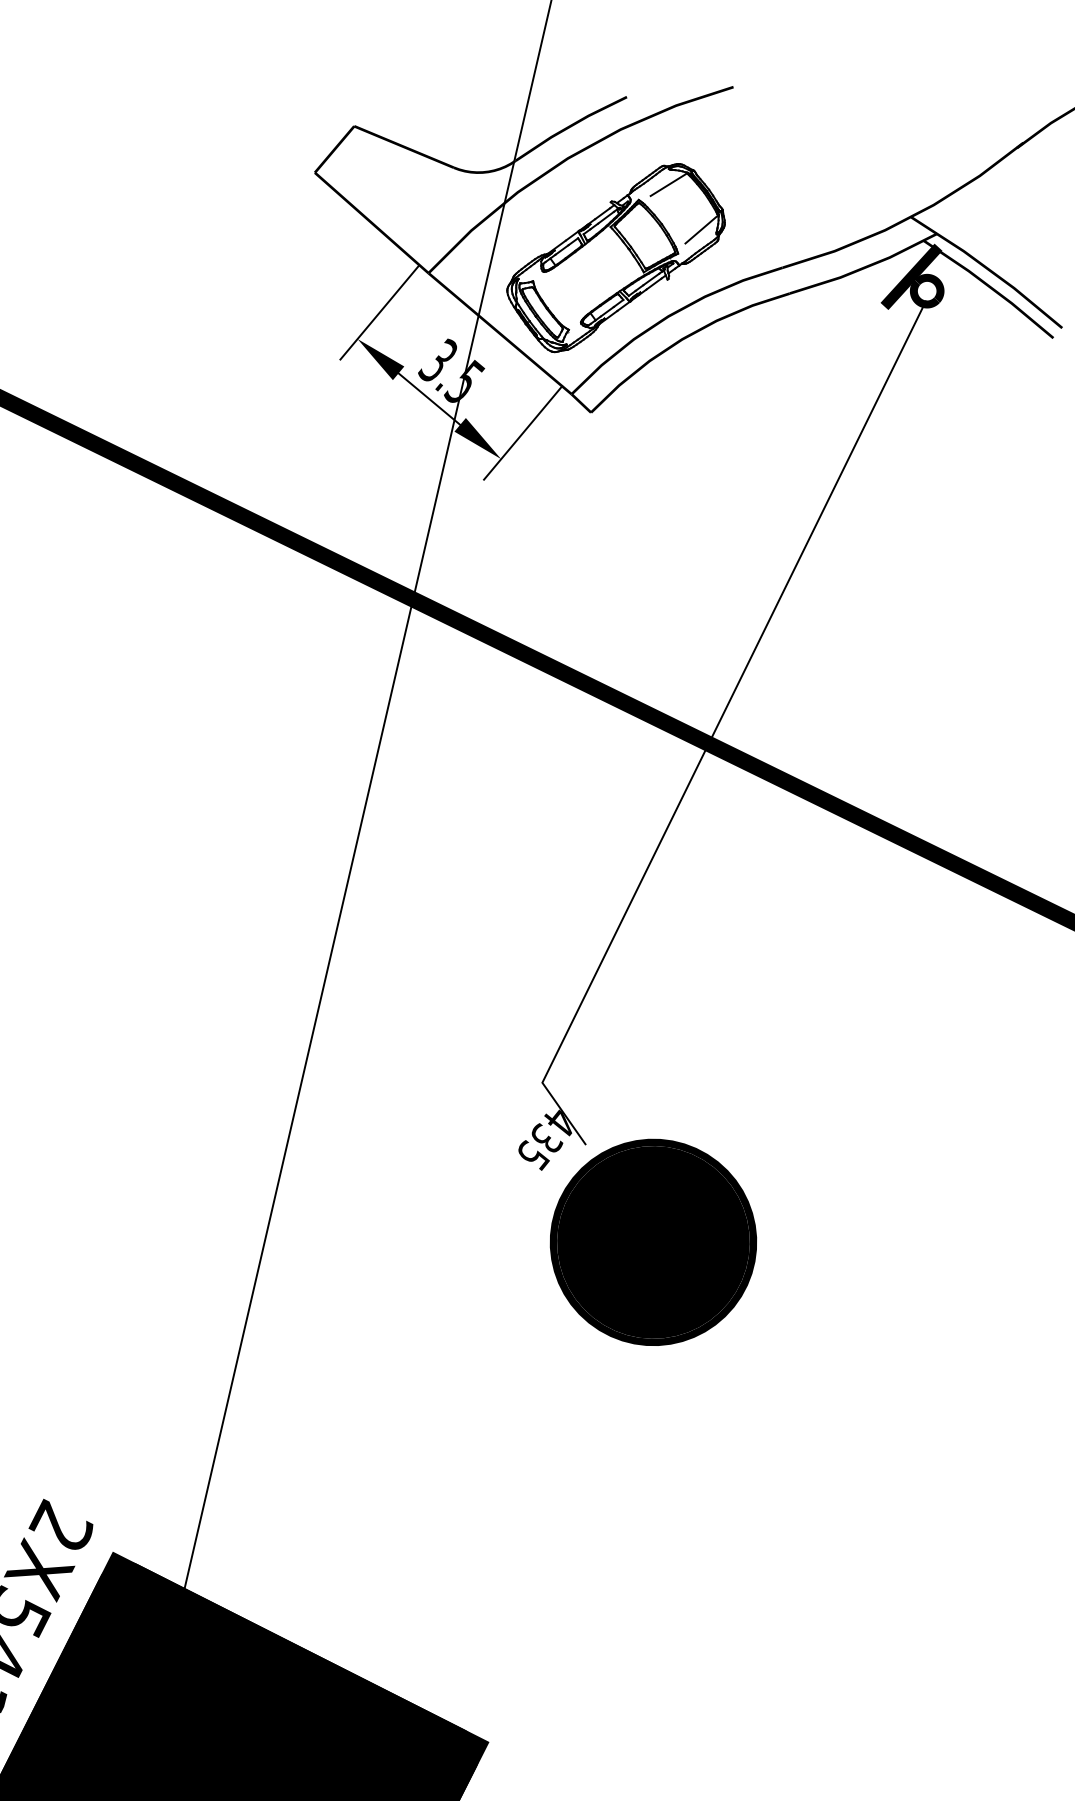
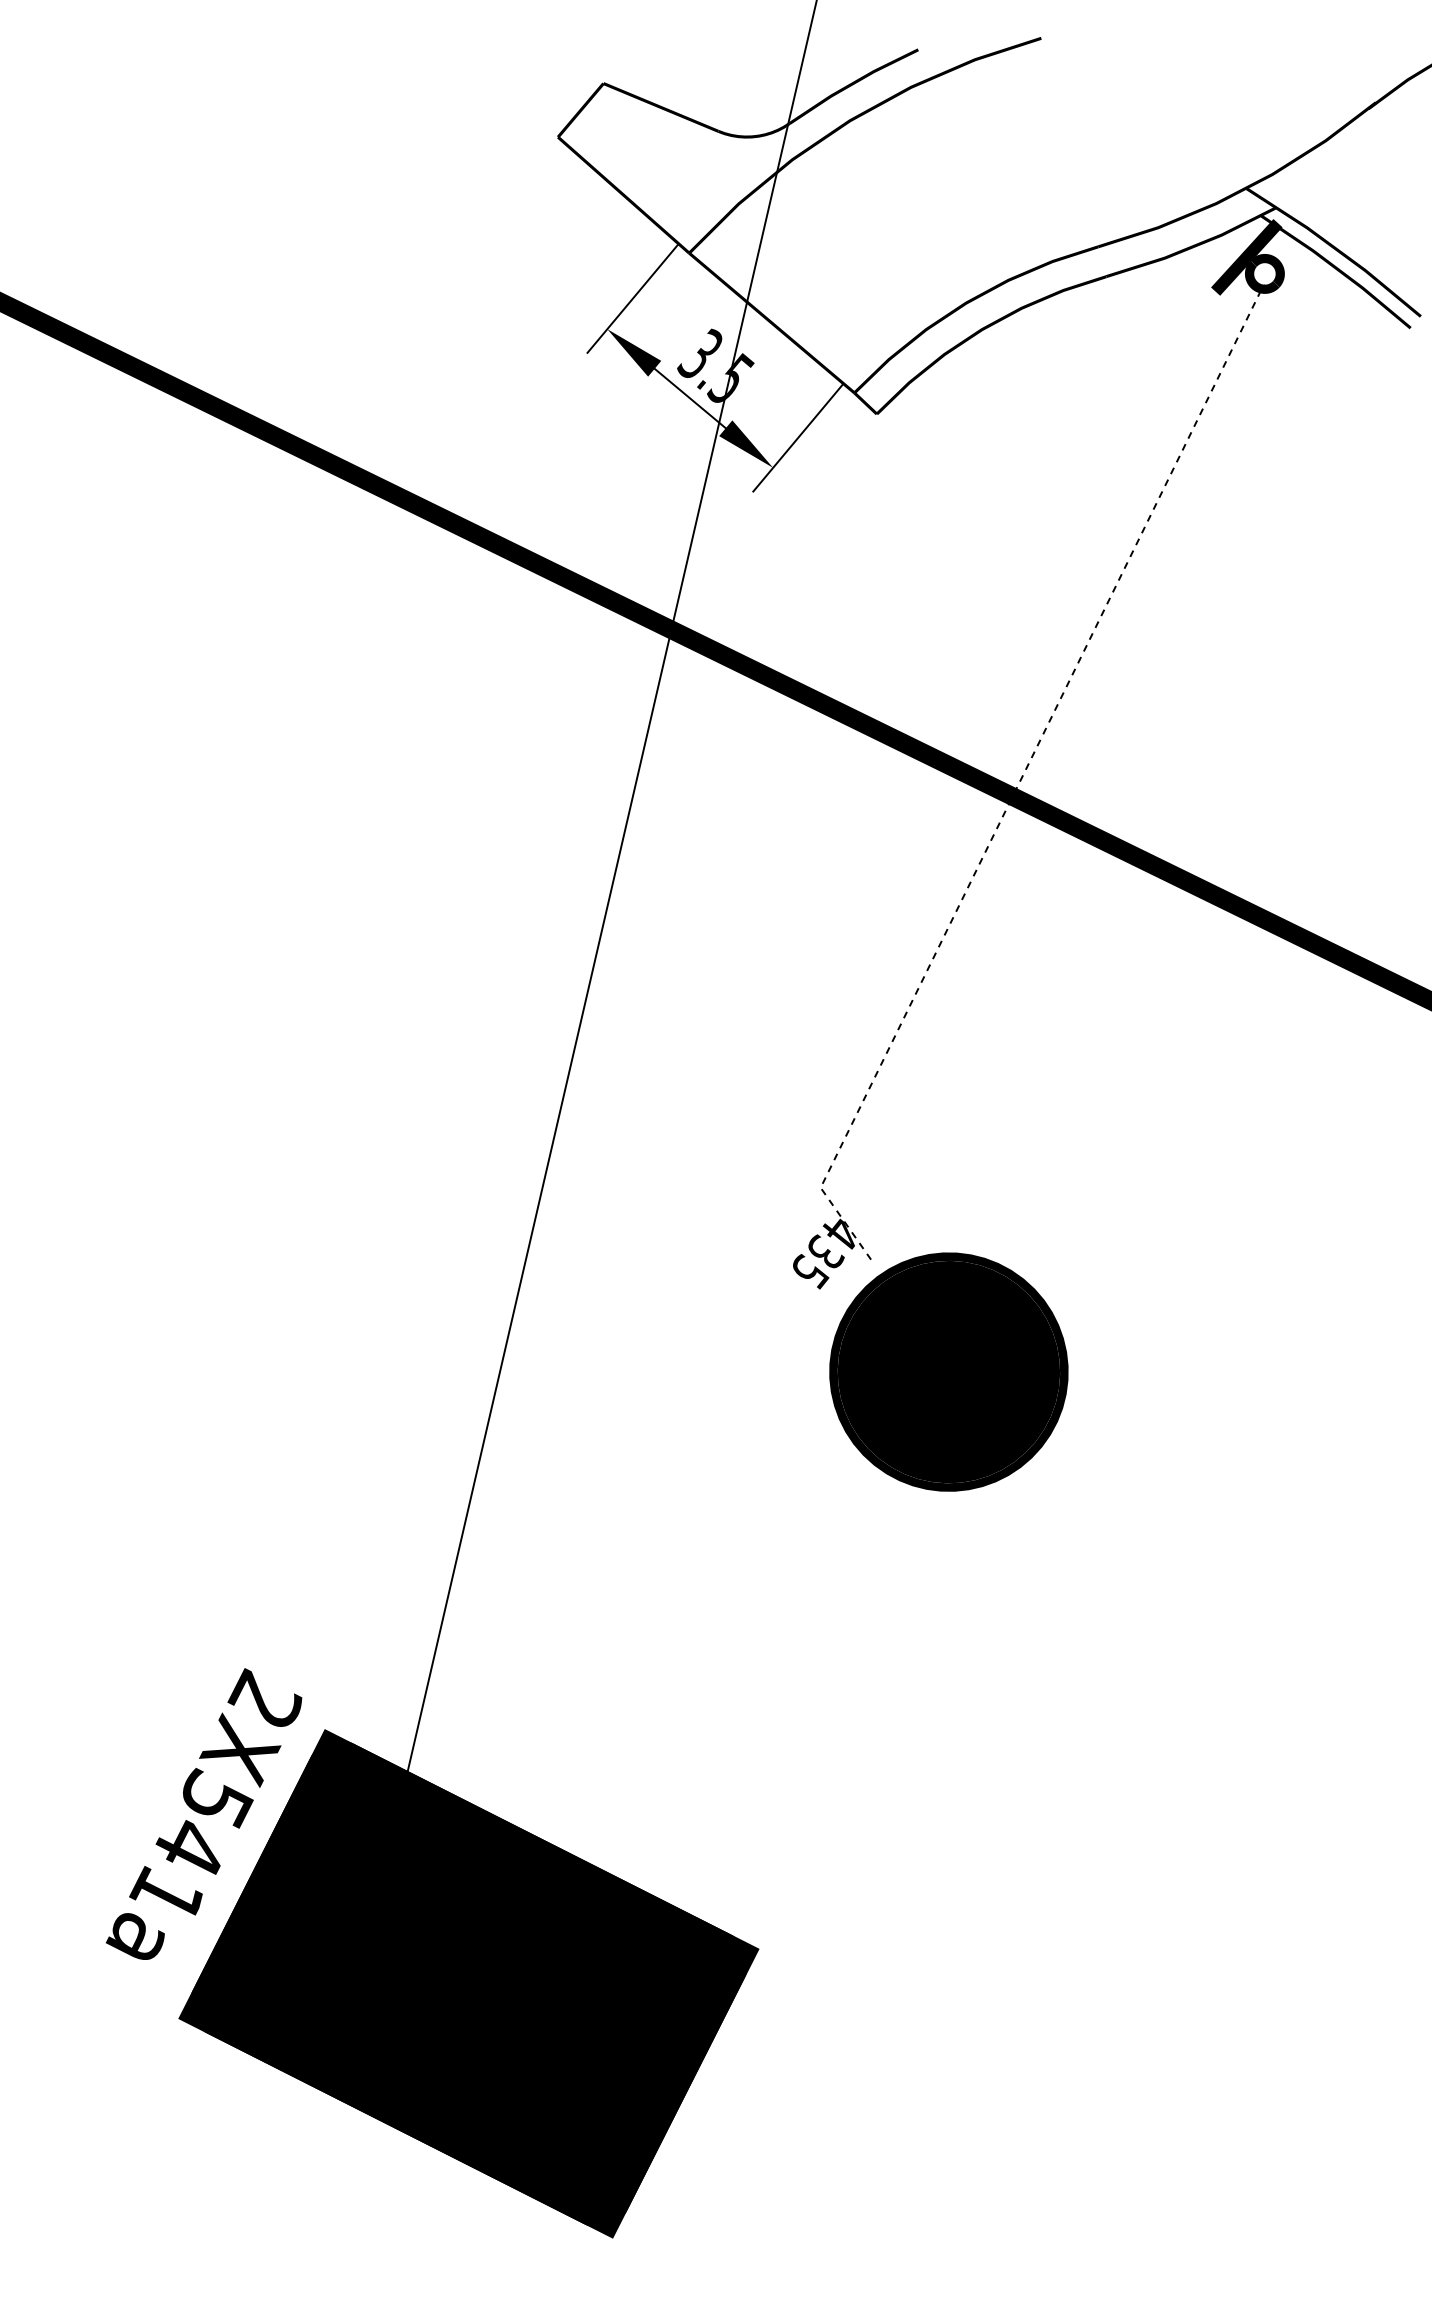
part: (615, 257) -> (905, 235), removed
line: (717, 725) -> (1022, 775), solid -> dashed

